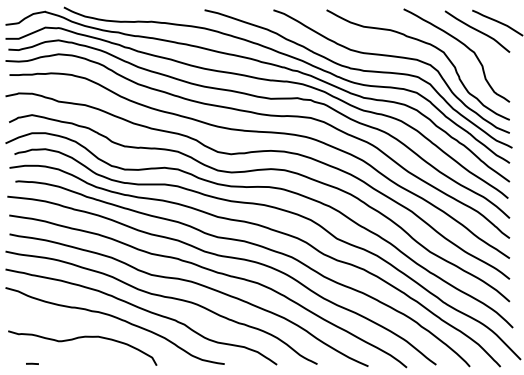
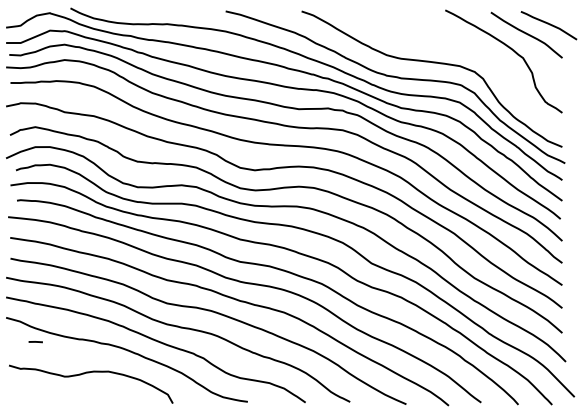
curve: (426, 44) -> (470, 49), removed
line: (32, 363) -> (35, 341), moved

